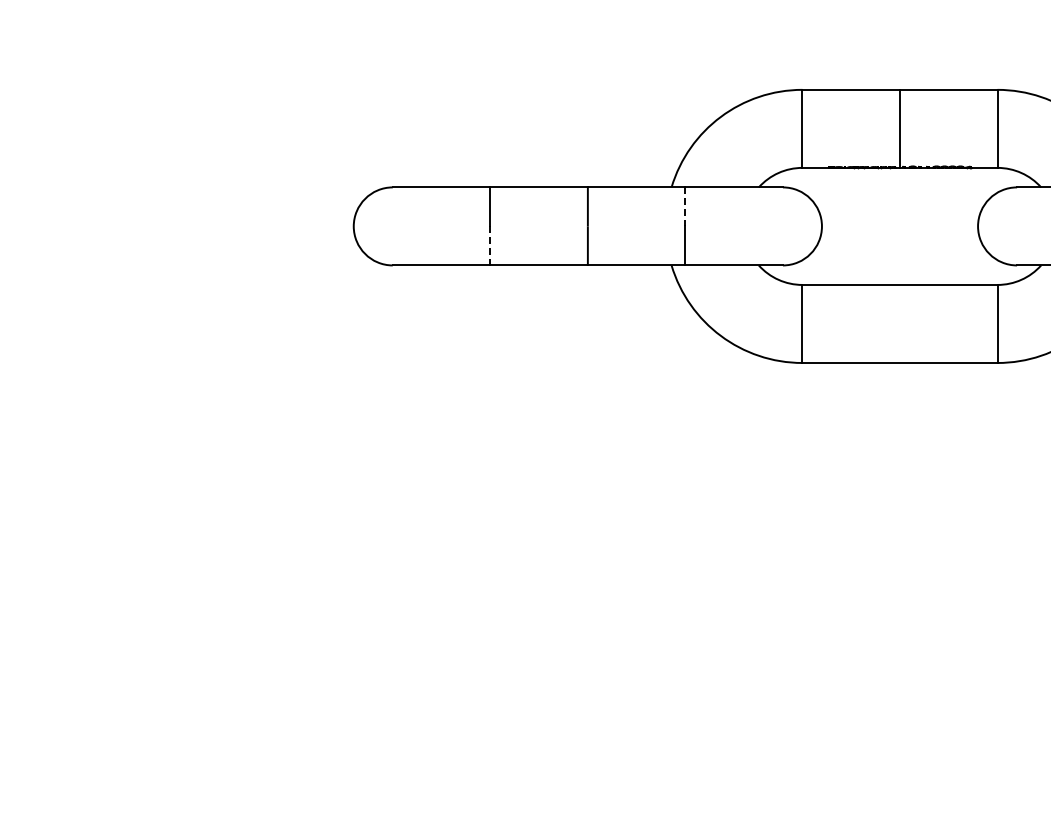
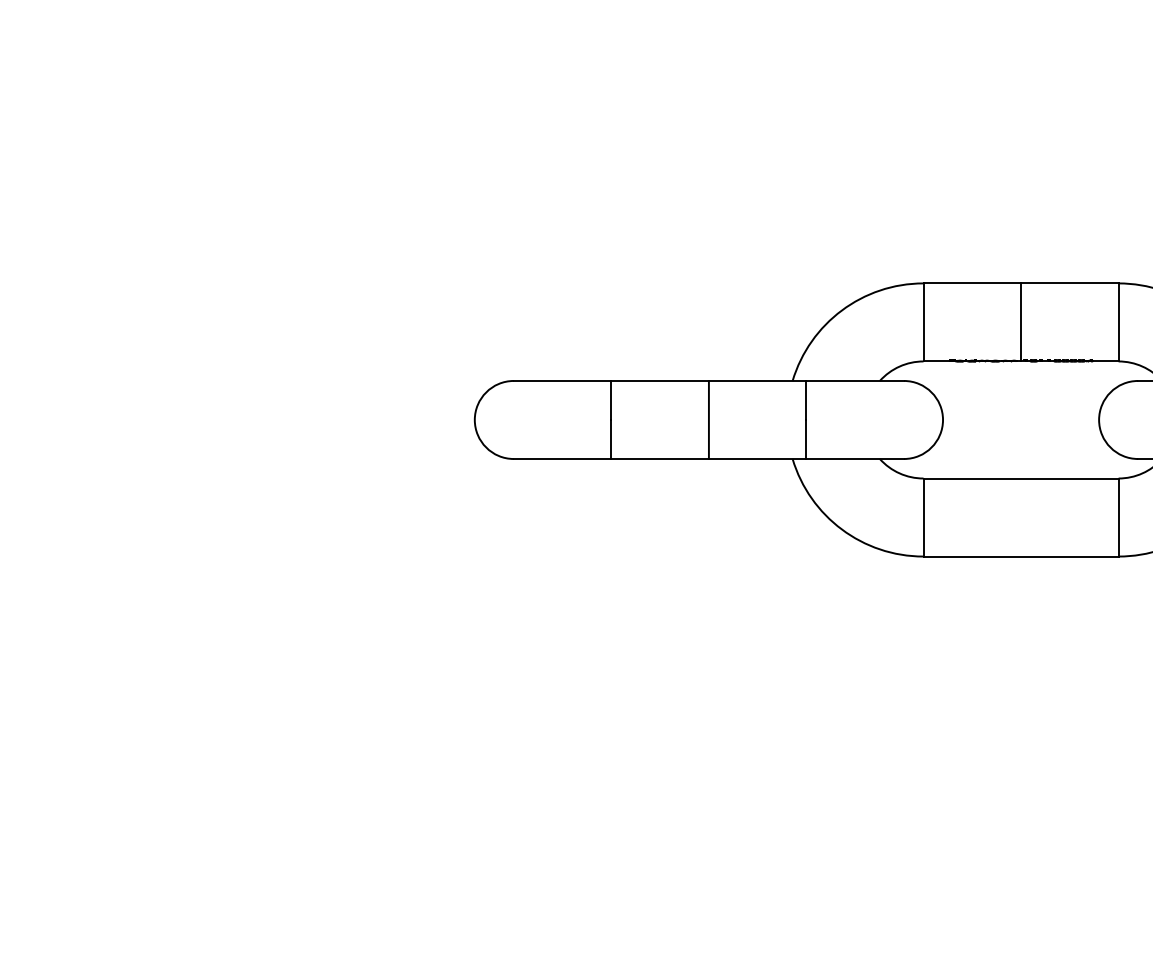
line: (685, 206) -> (806, 400), dashed -> solid
line: (490, 245) -> (611, 439), dashed -> solid

